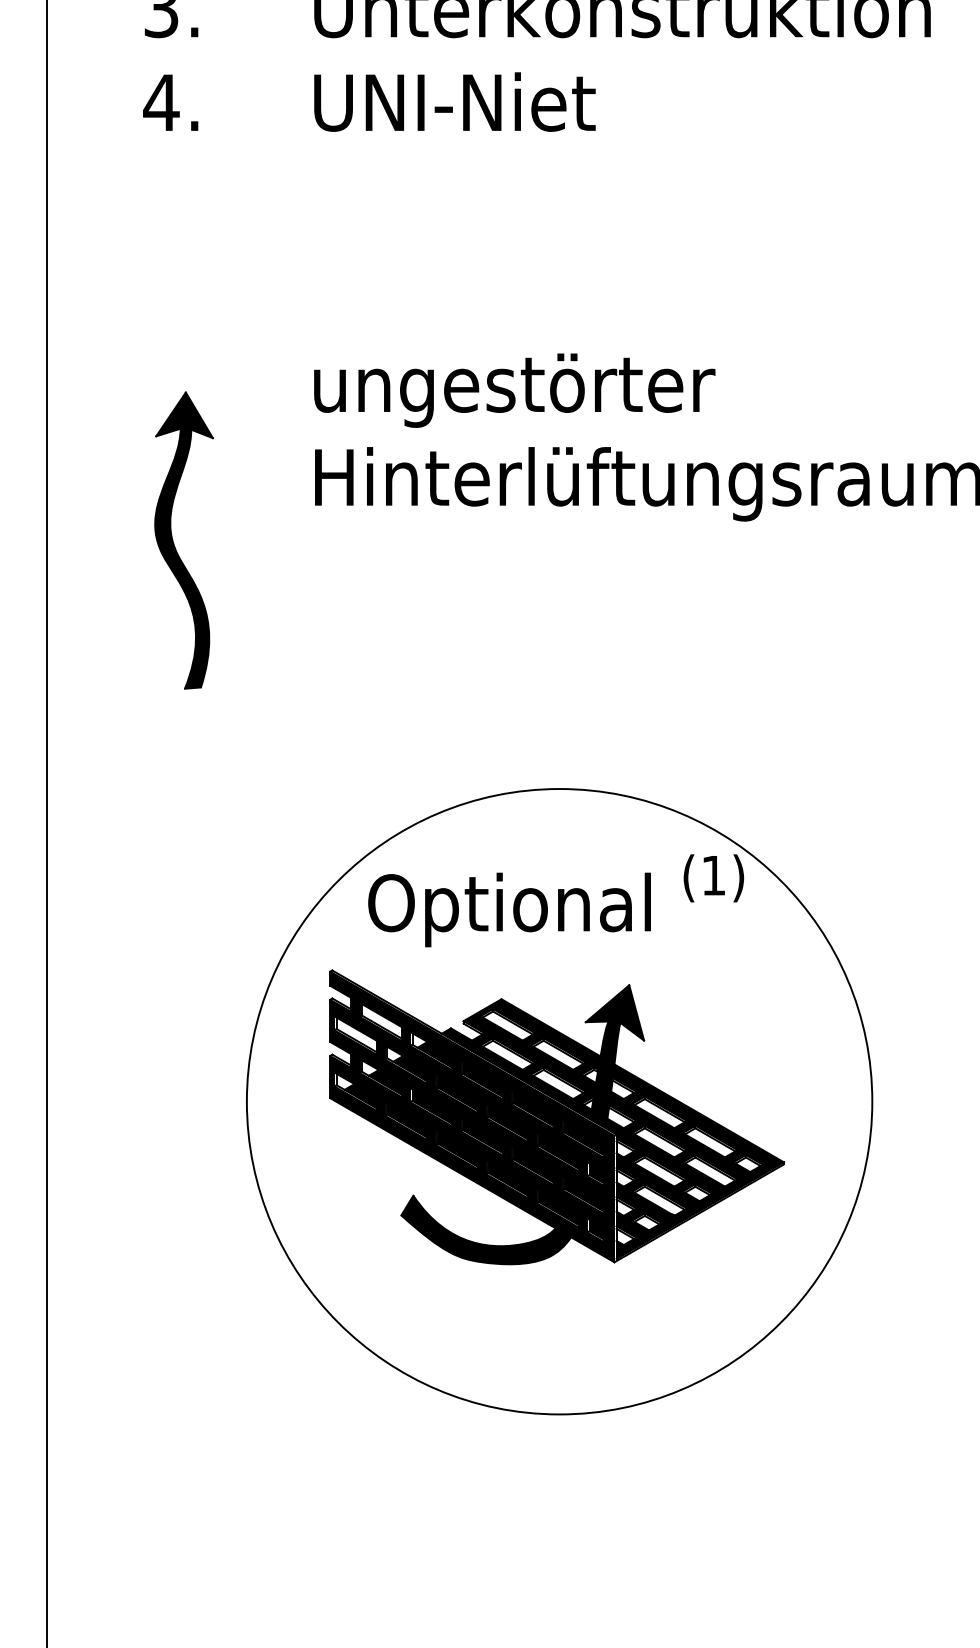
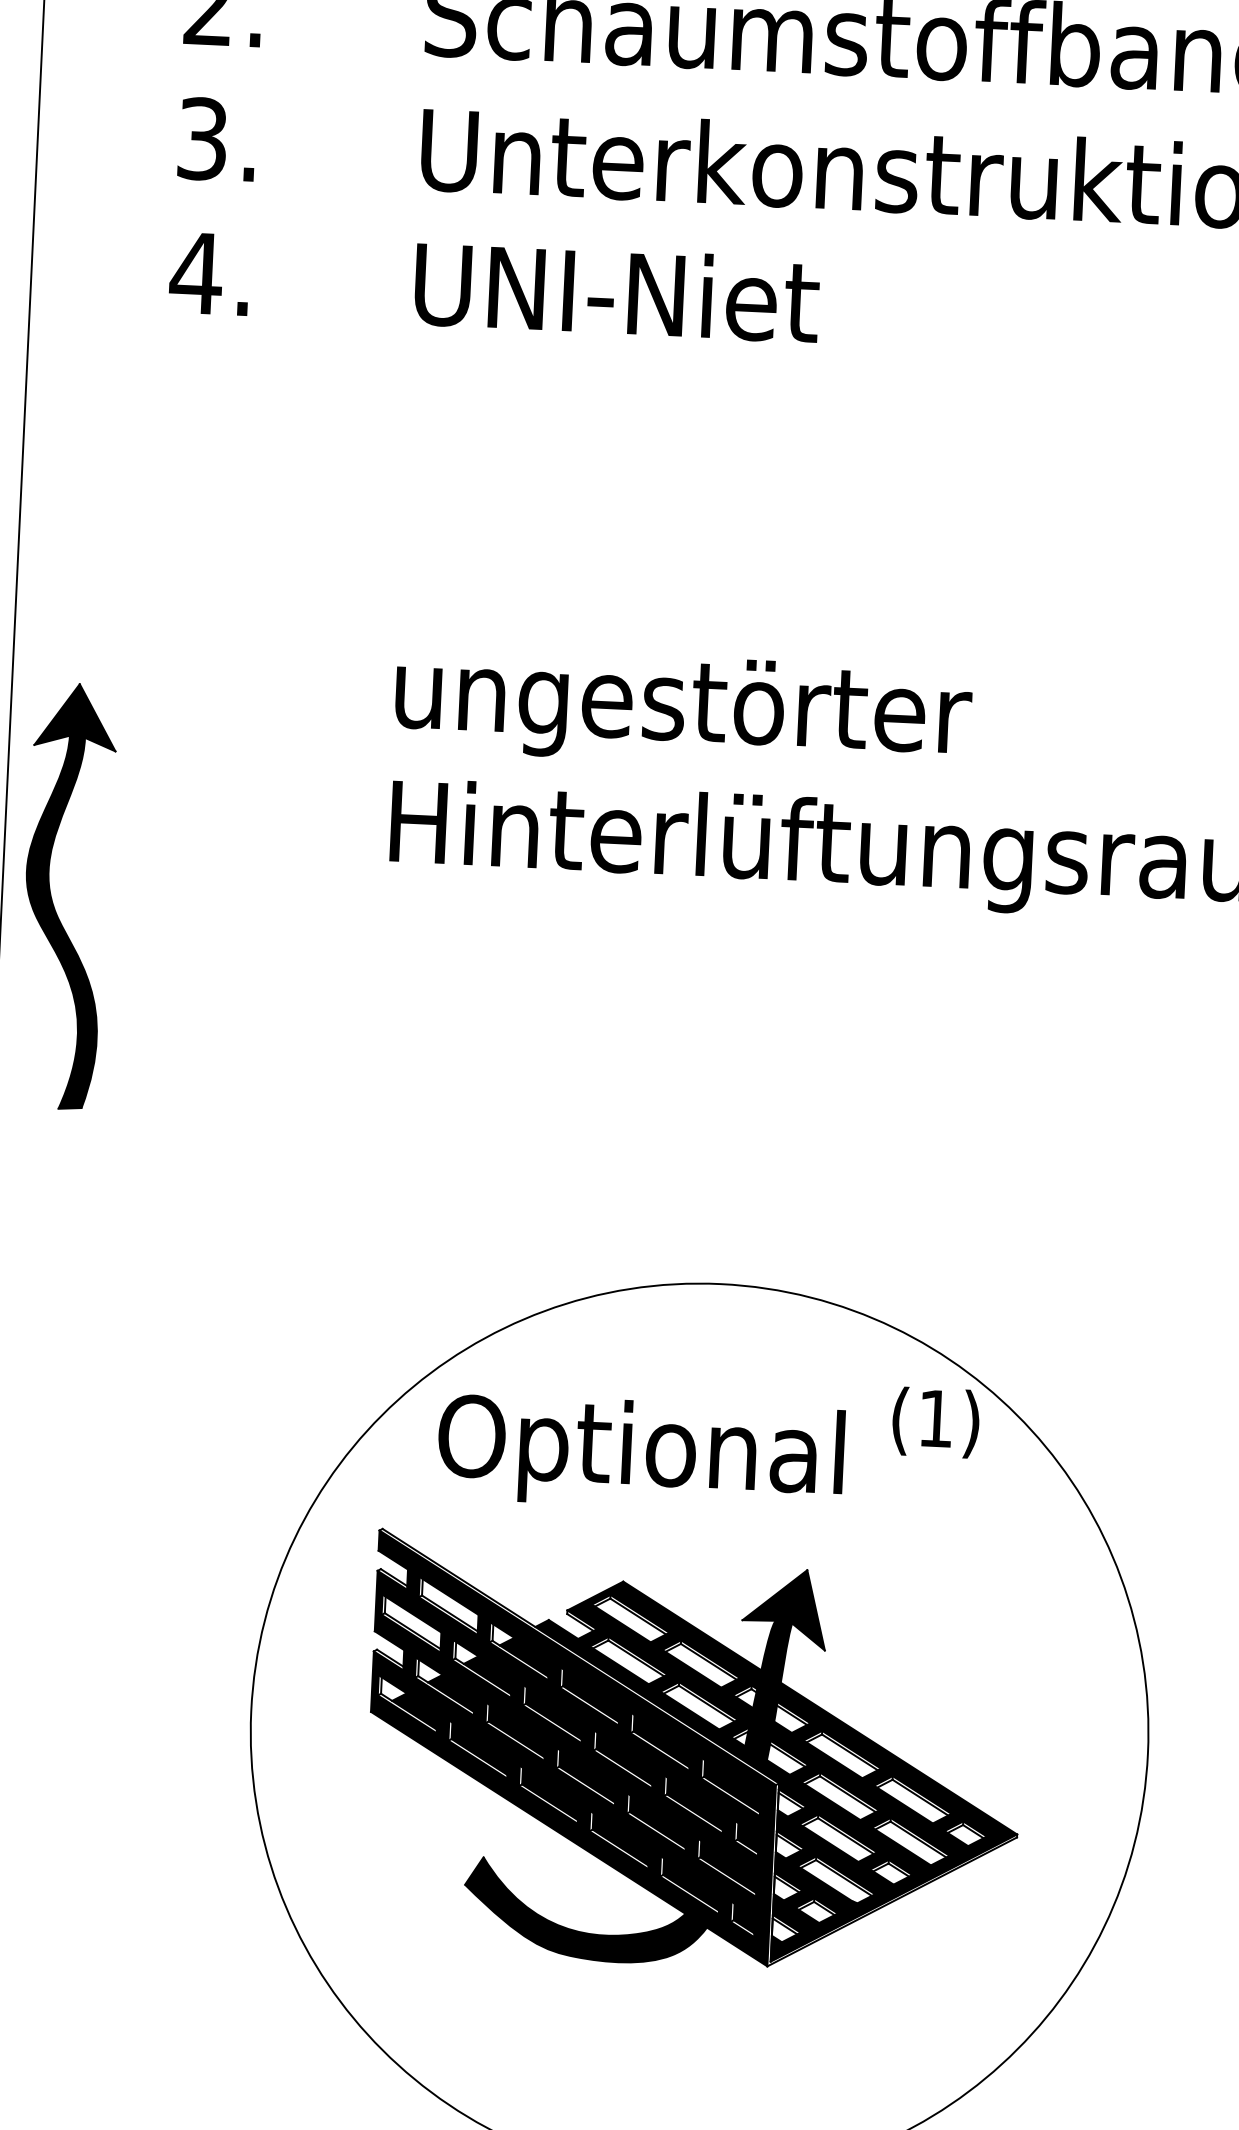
part: (174, 543) -> (53, 899), moved

